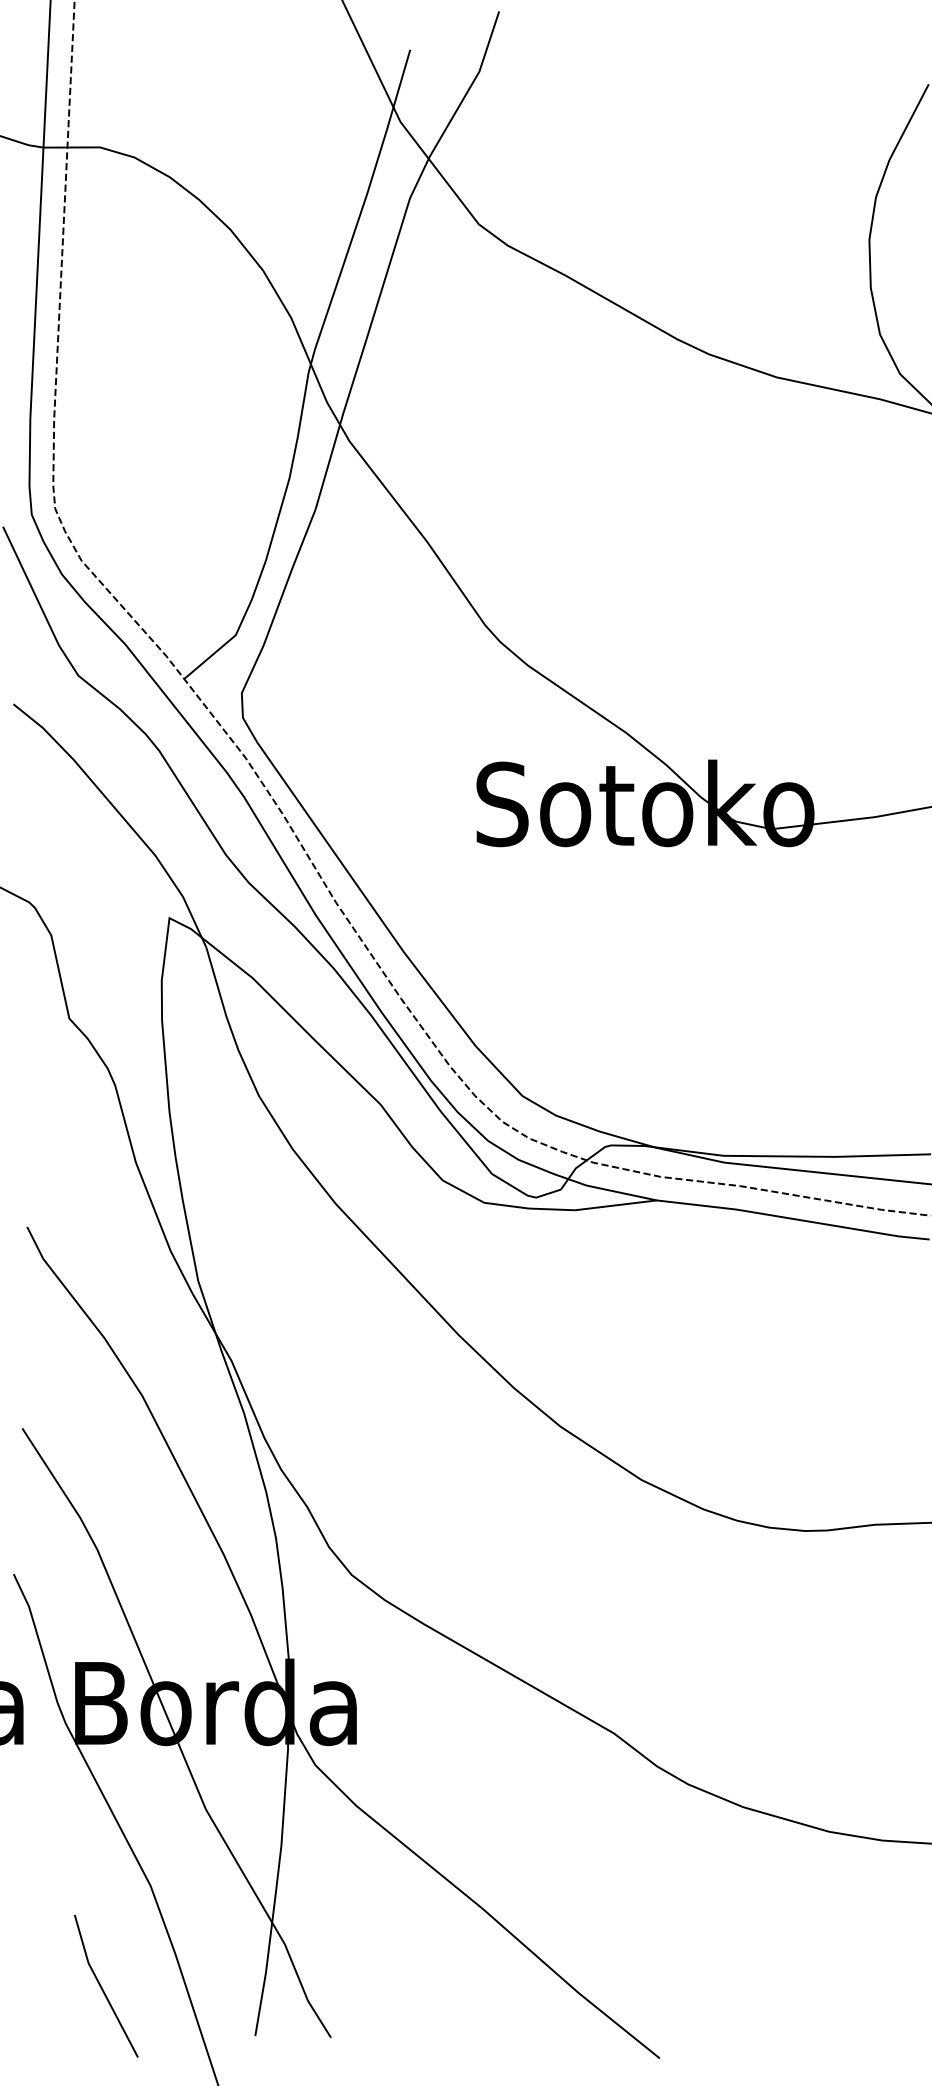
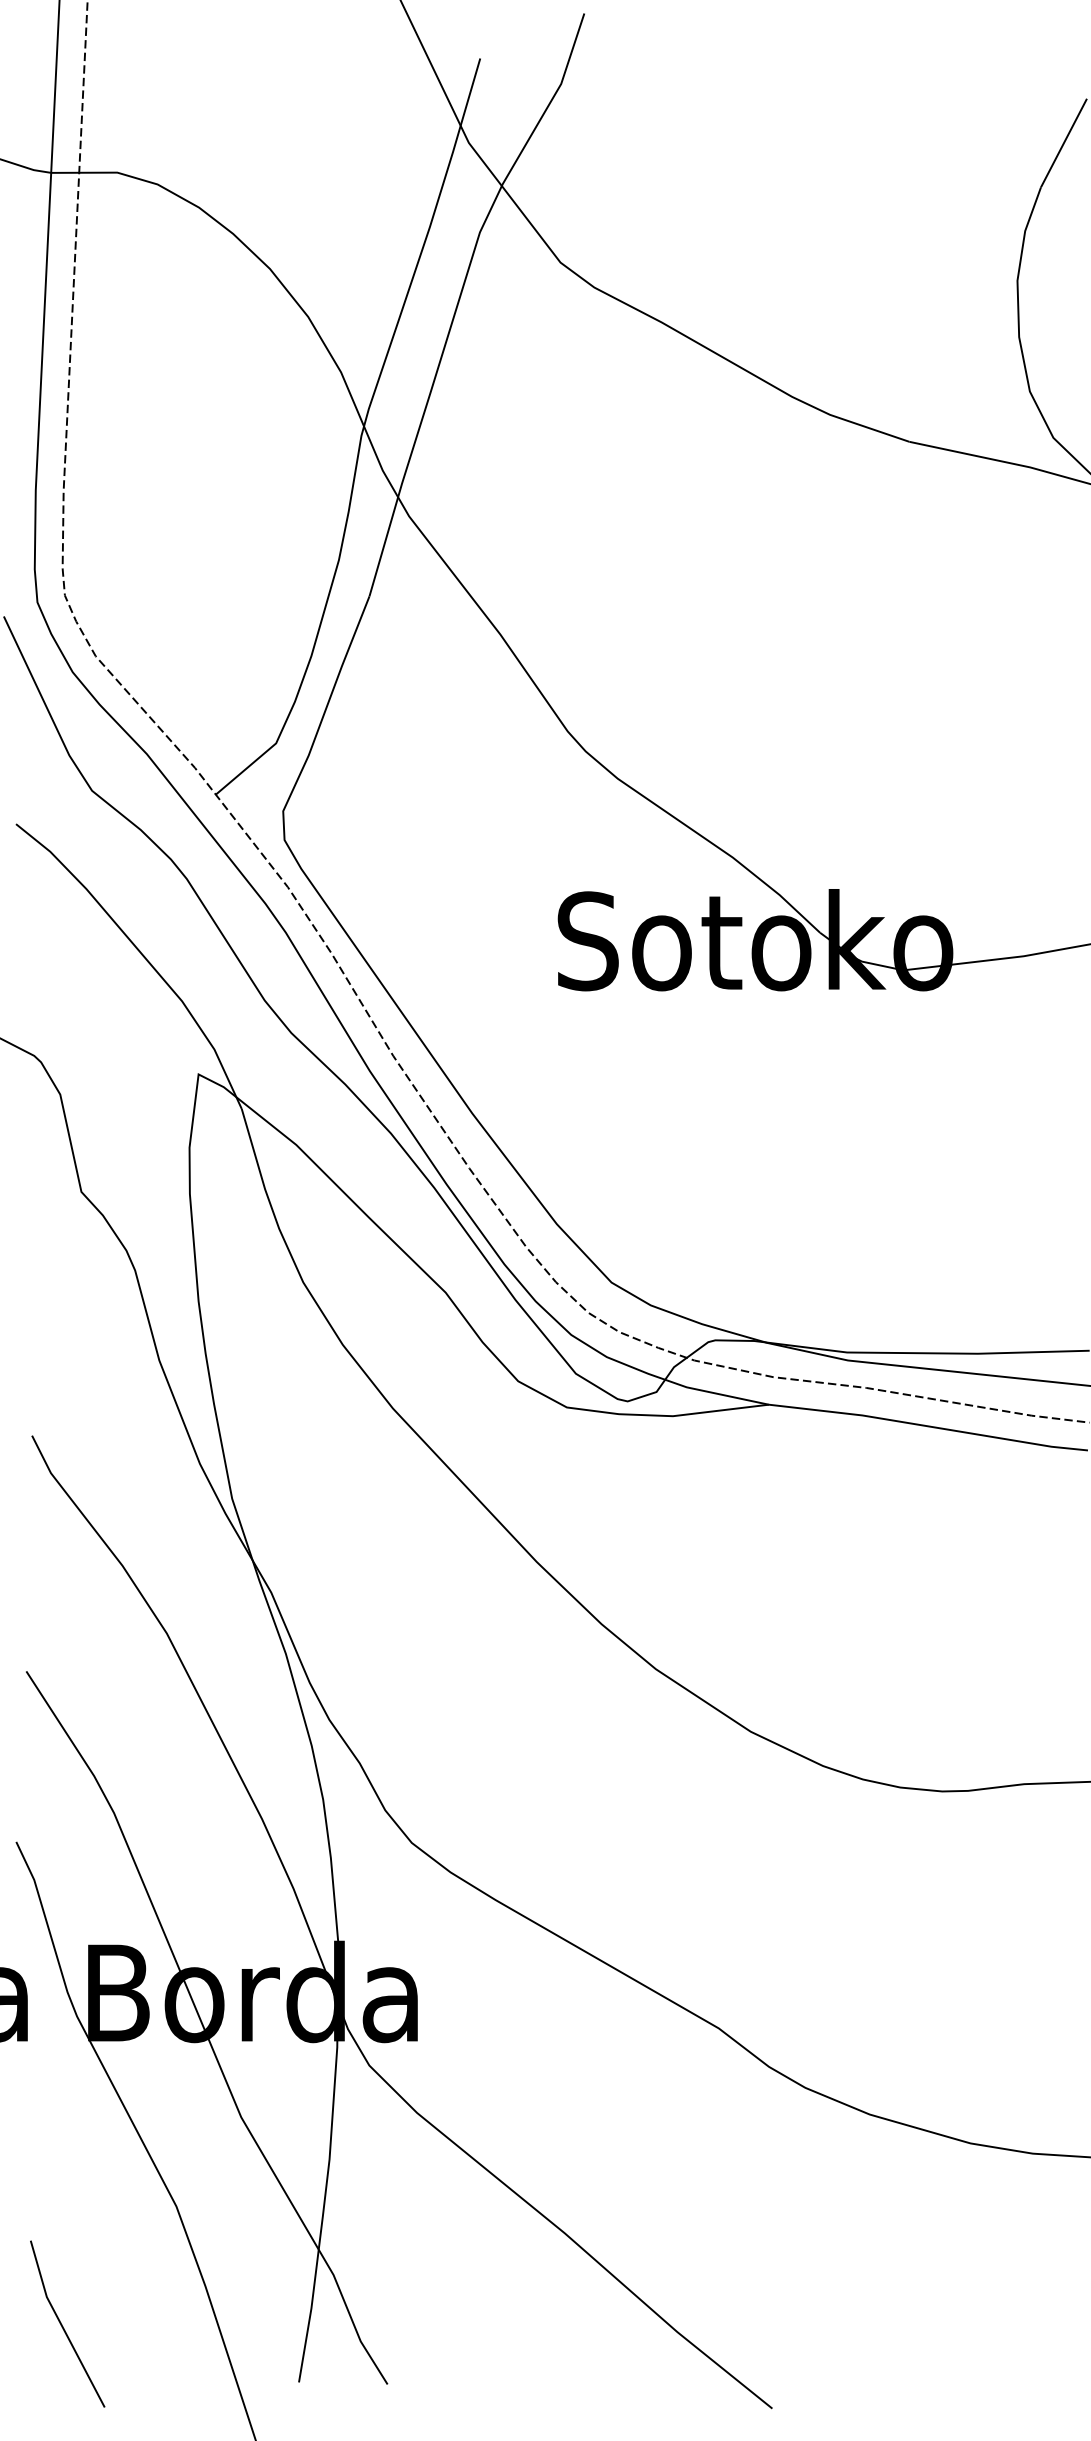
line: (102, 1988) -> (63, 2326), moved

